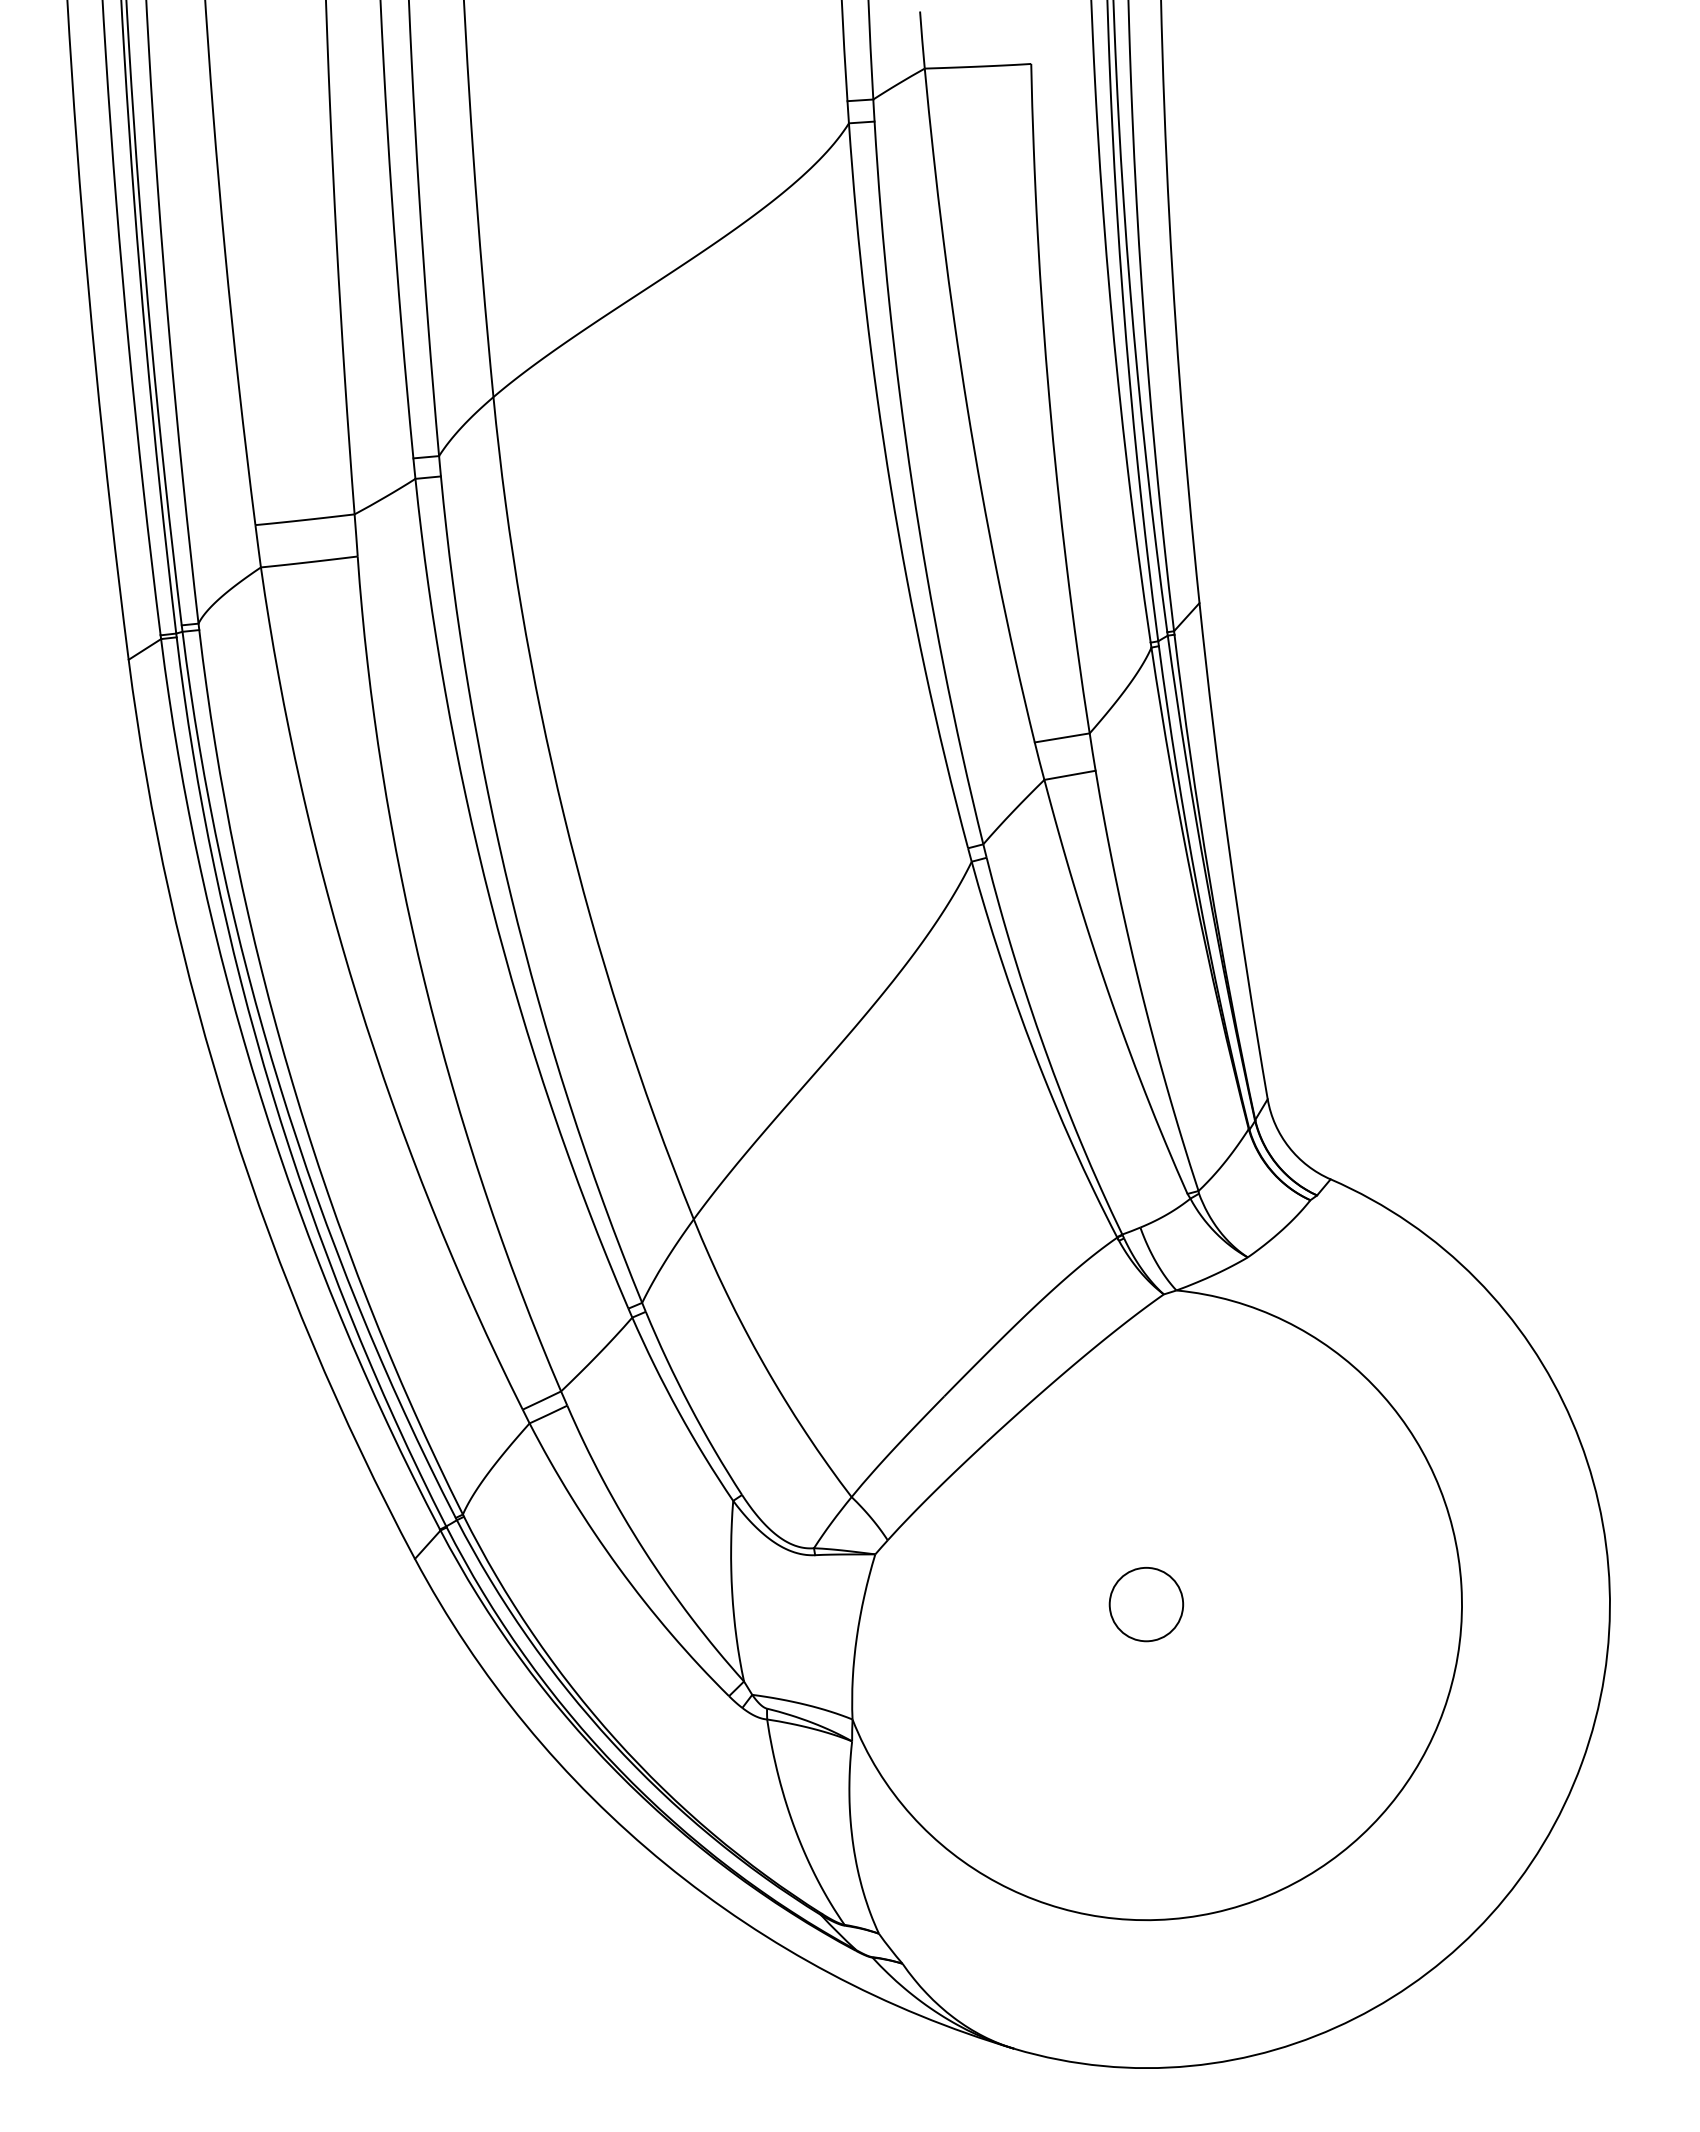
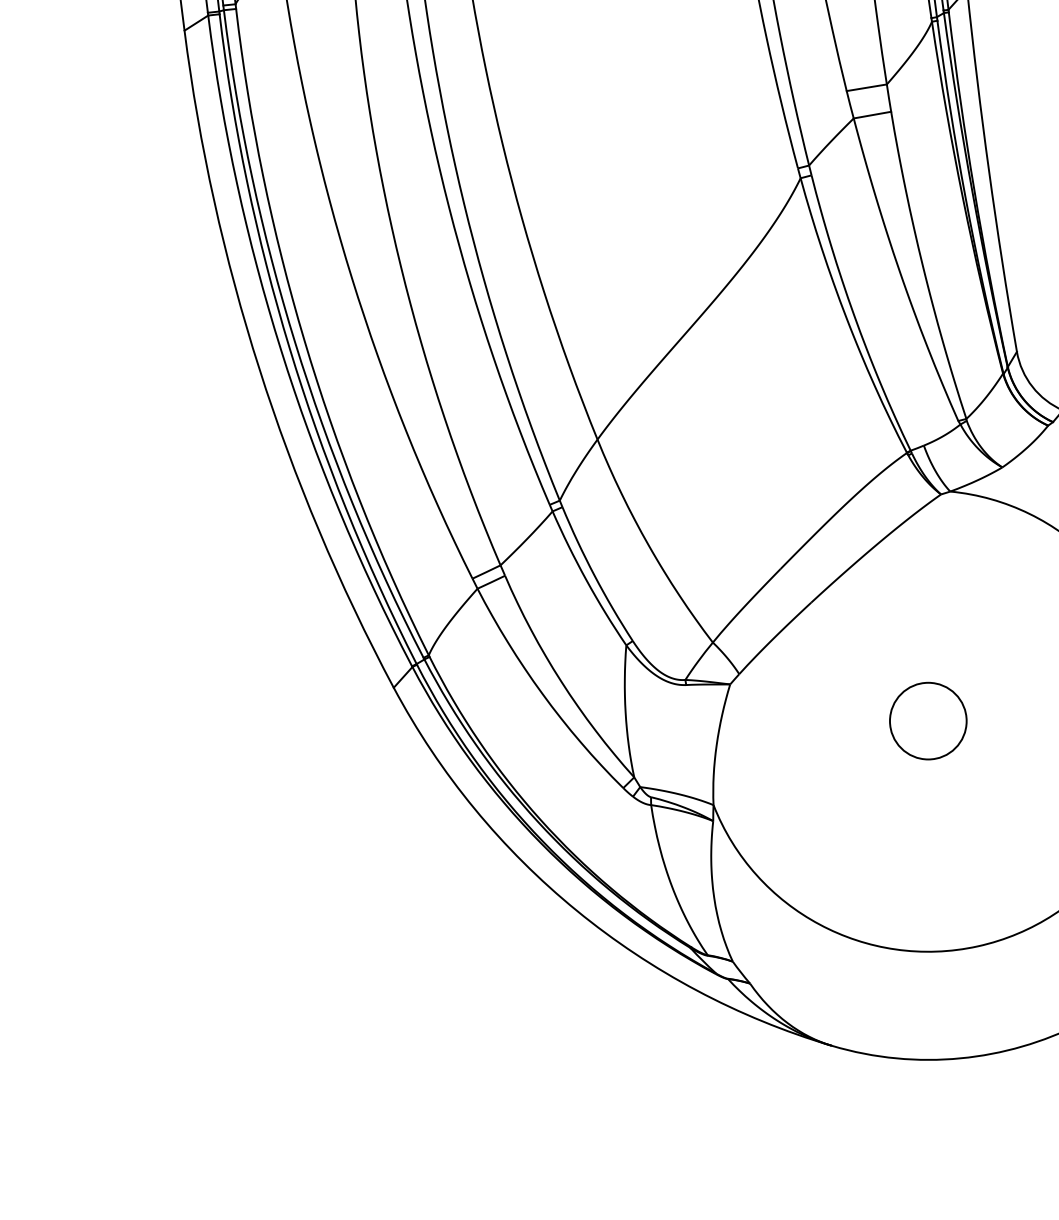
circle: (1146, 1604) -> (928, 721), size x1.43

